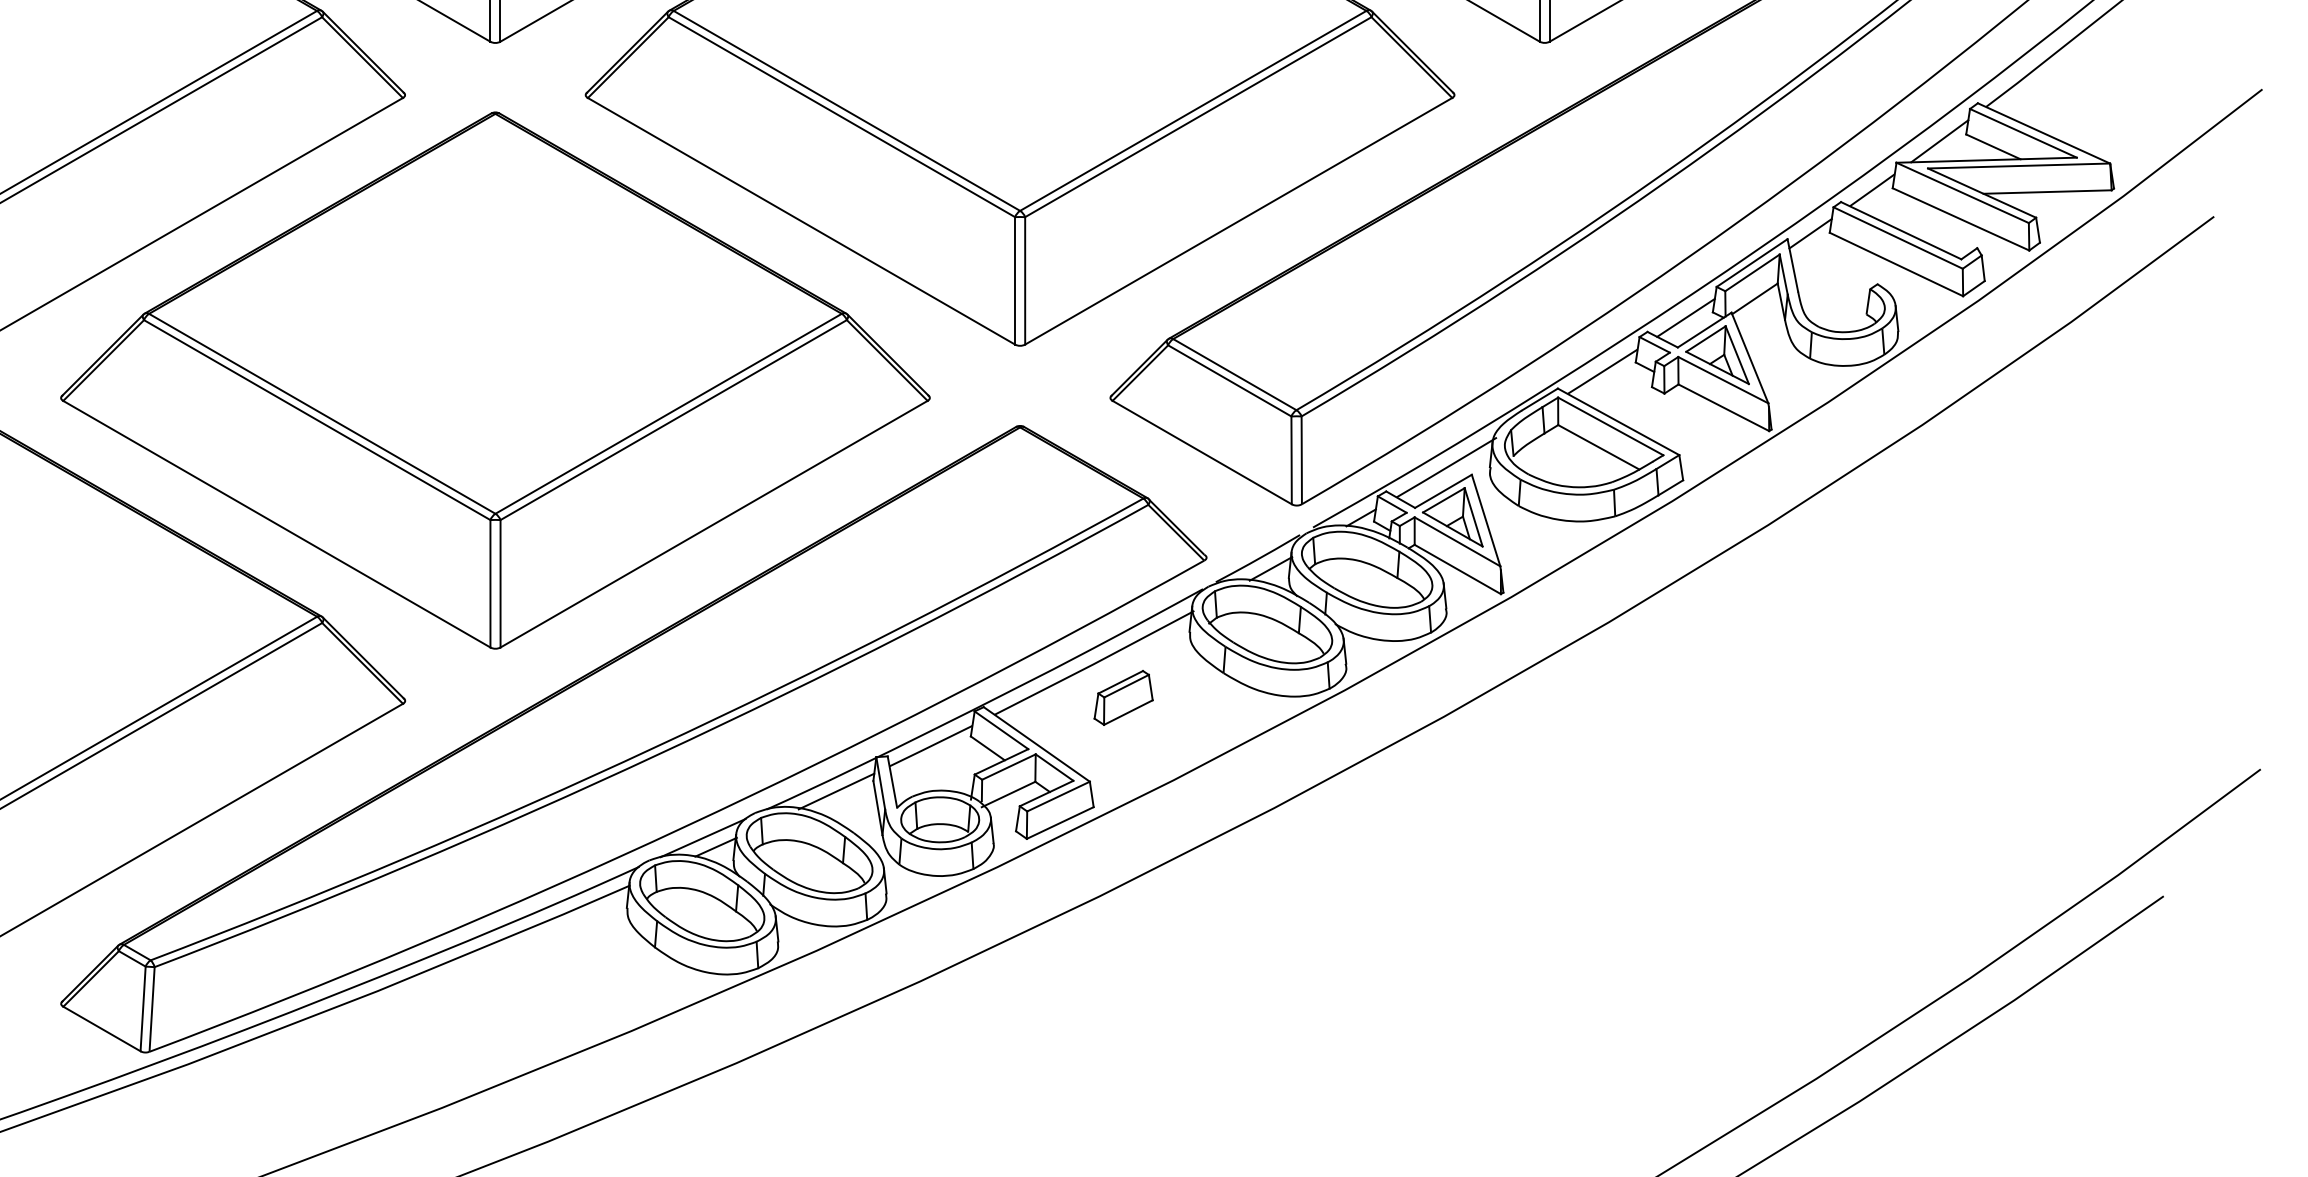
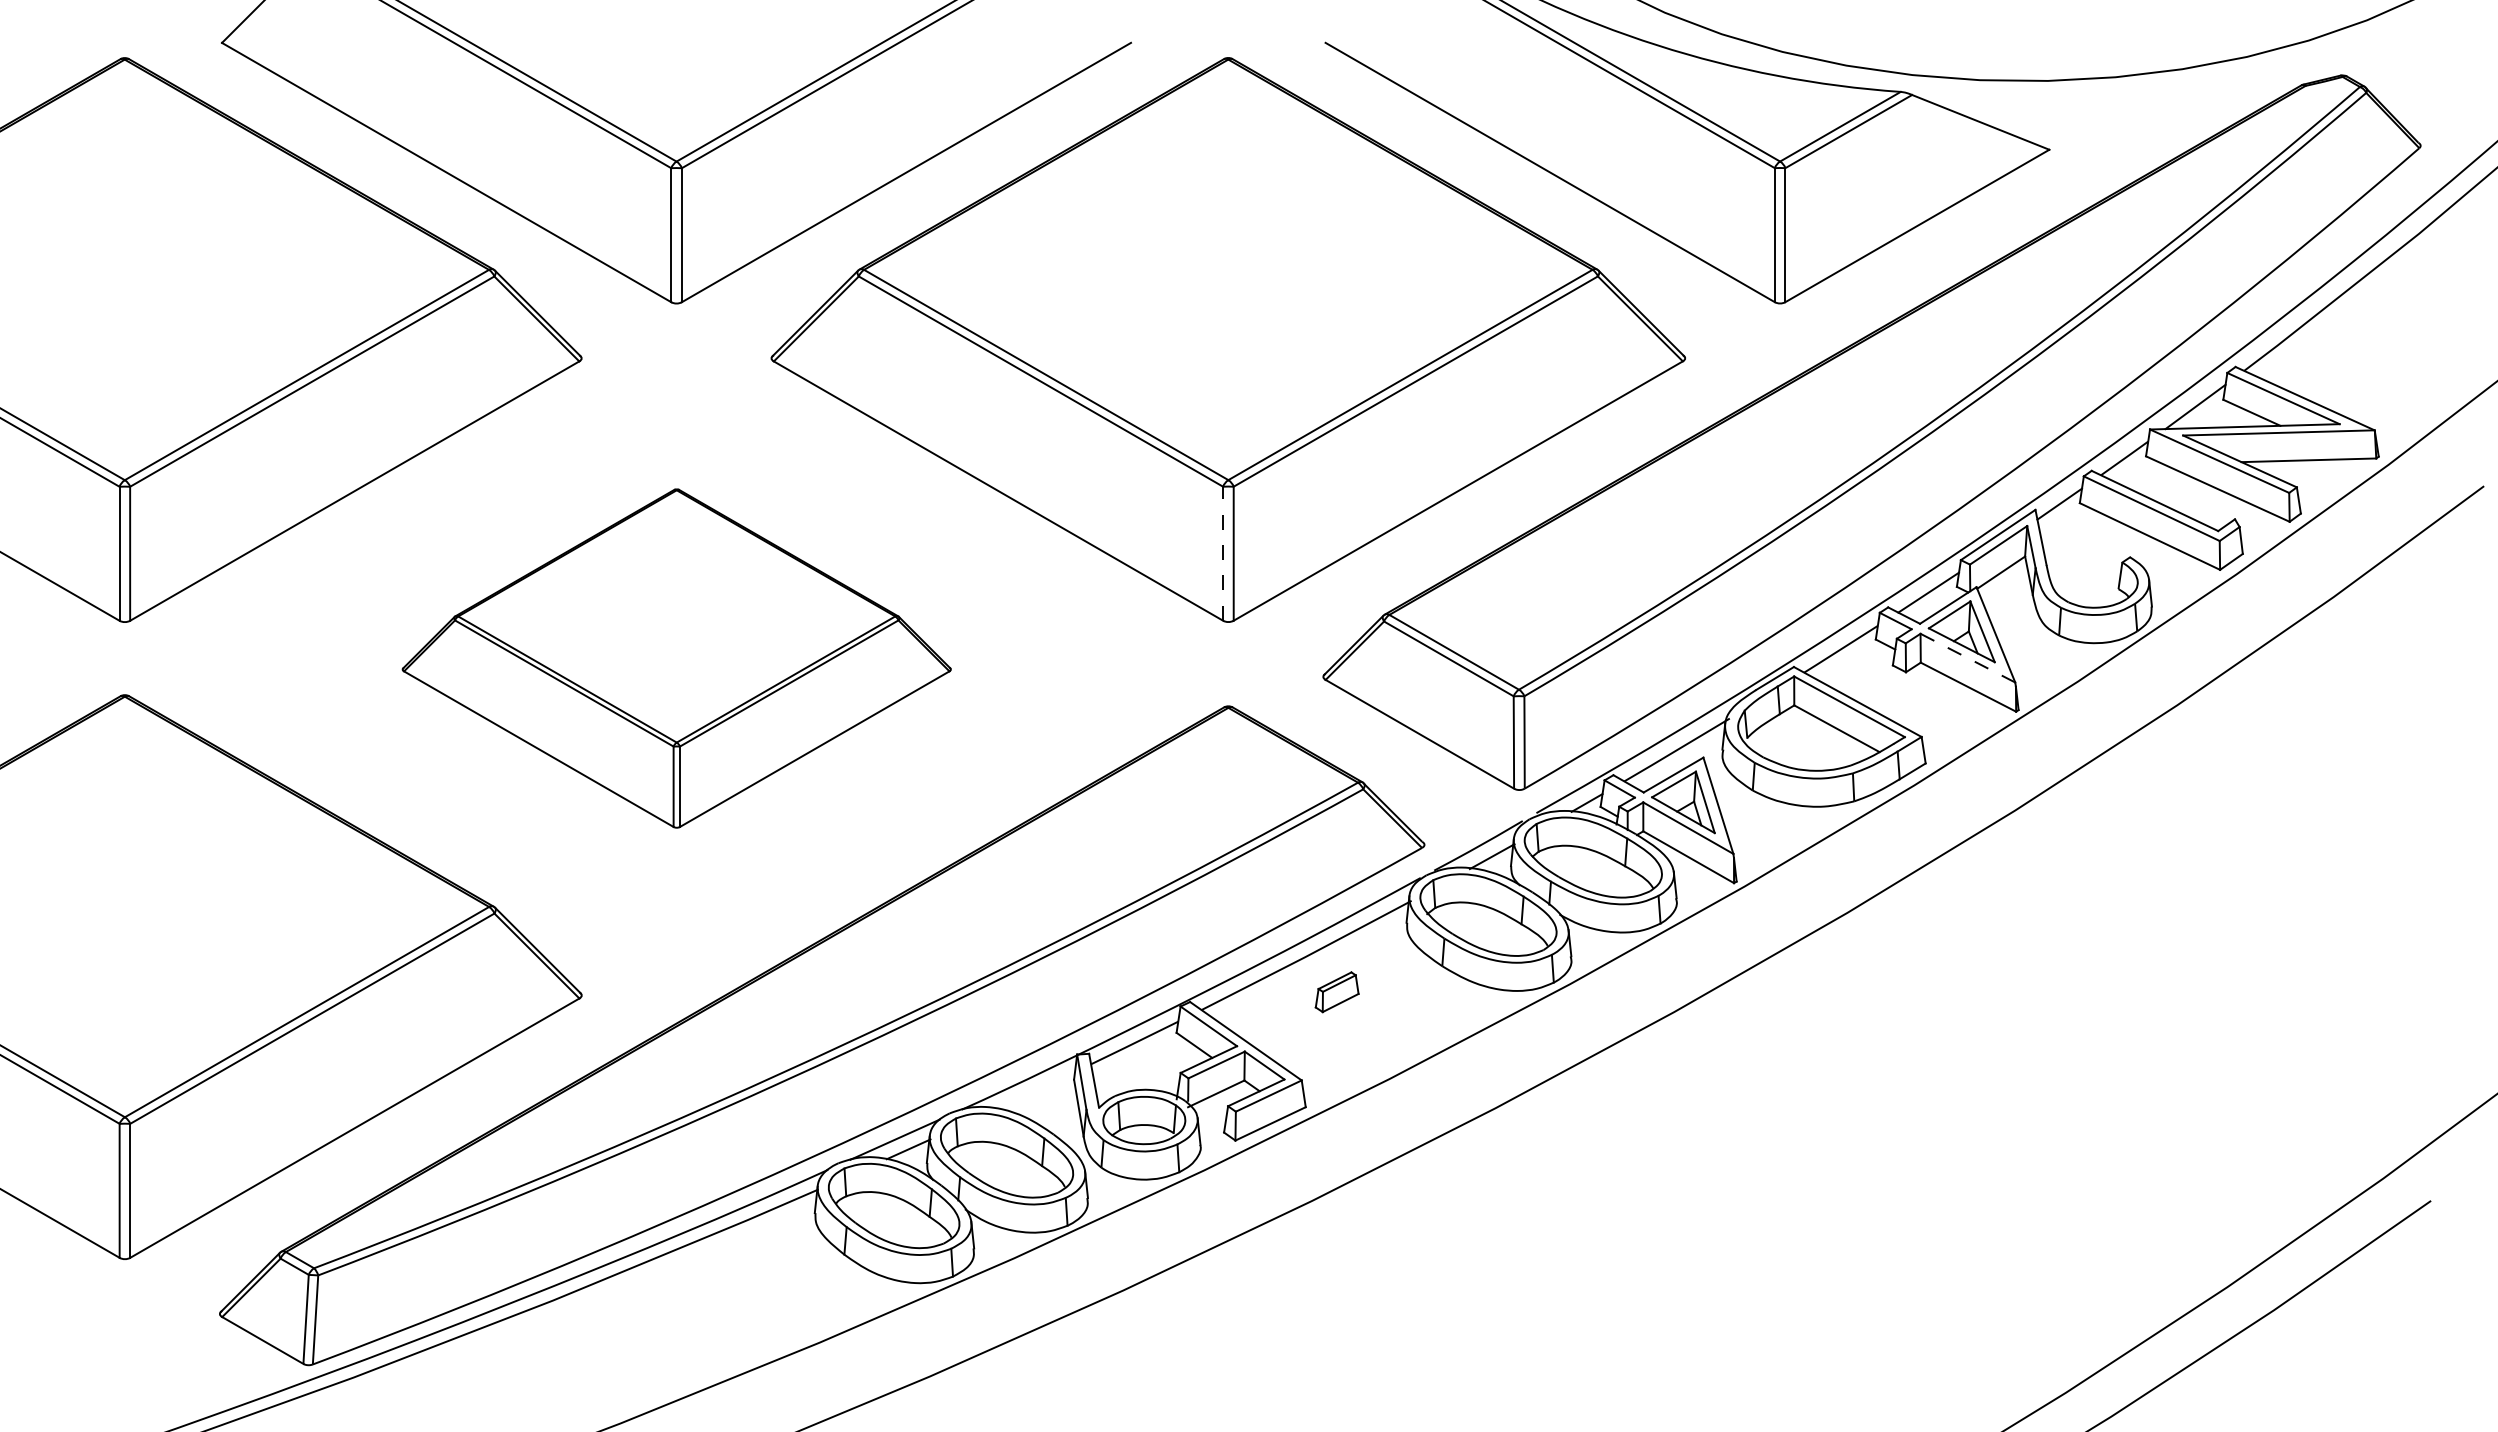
line: (1015, 280) -> (1223, 553), solid -> dashed
line: (1722, 379) -> (1967, 657), solid -> dashed
part: (495, 380) -> (676, 658), size x0.6
part: (1122, 697) -> (1336, 991), size x0.7
line: (836, 791) -> (1035, 1090), removed

